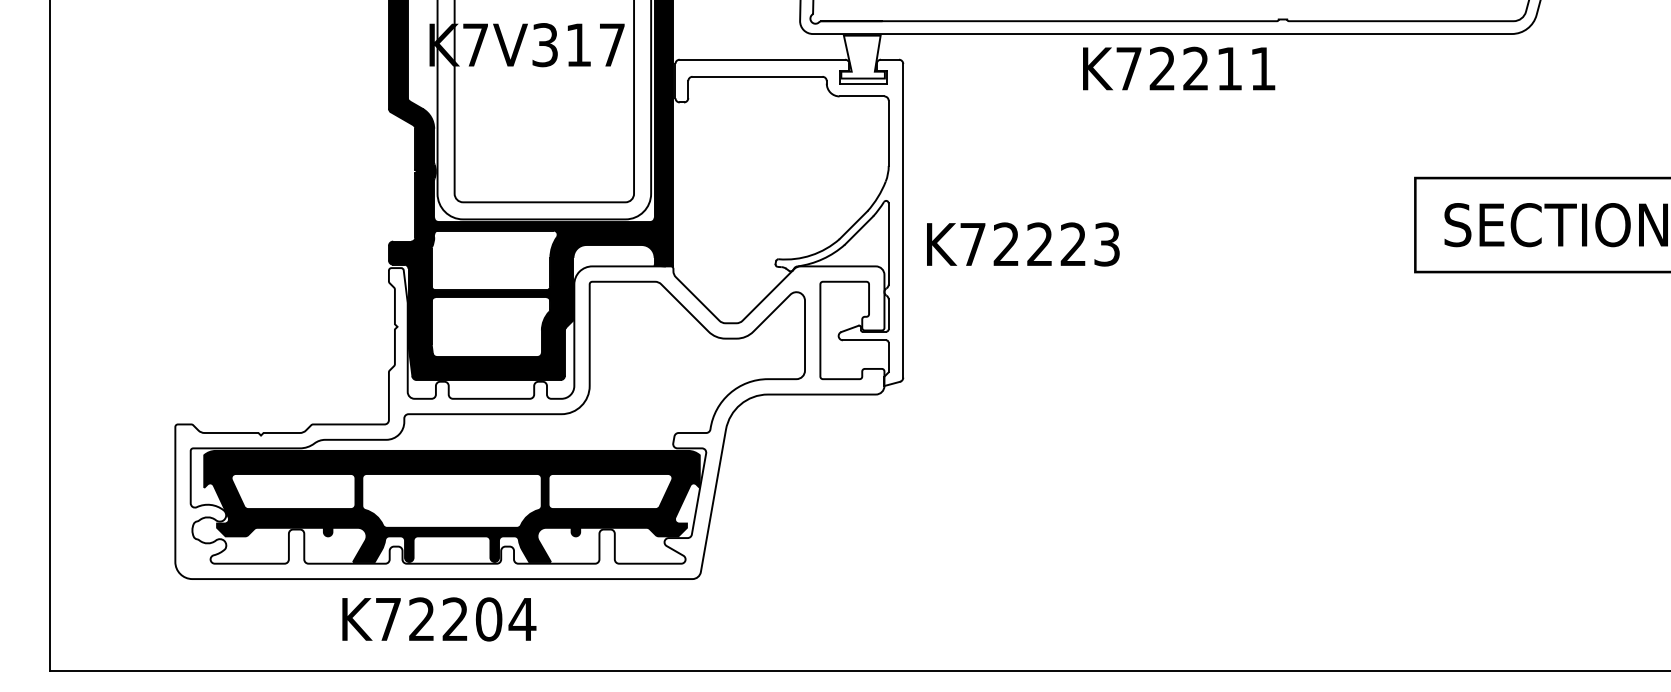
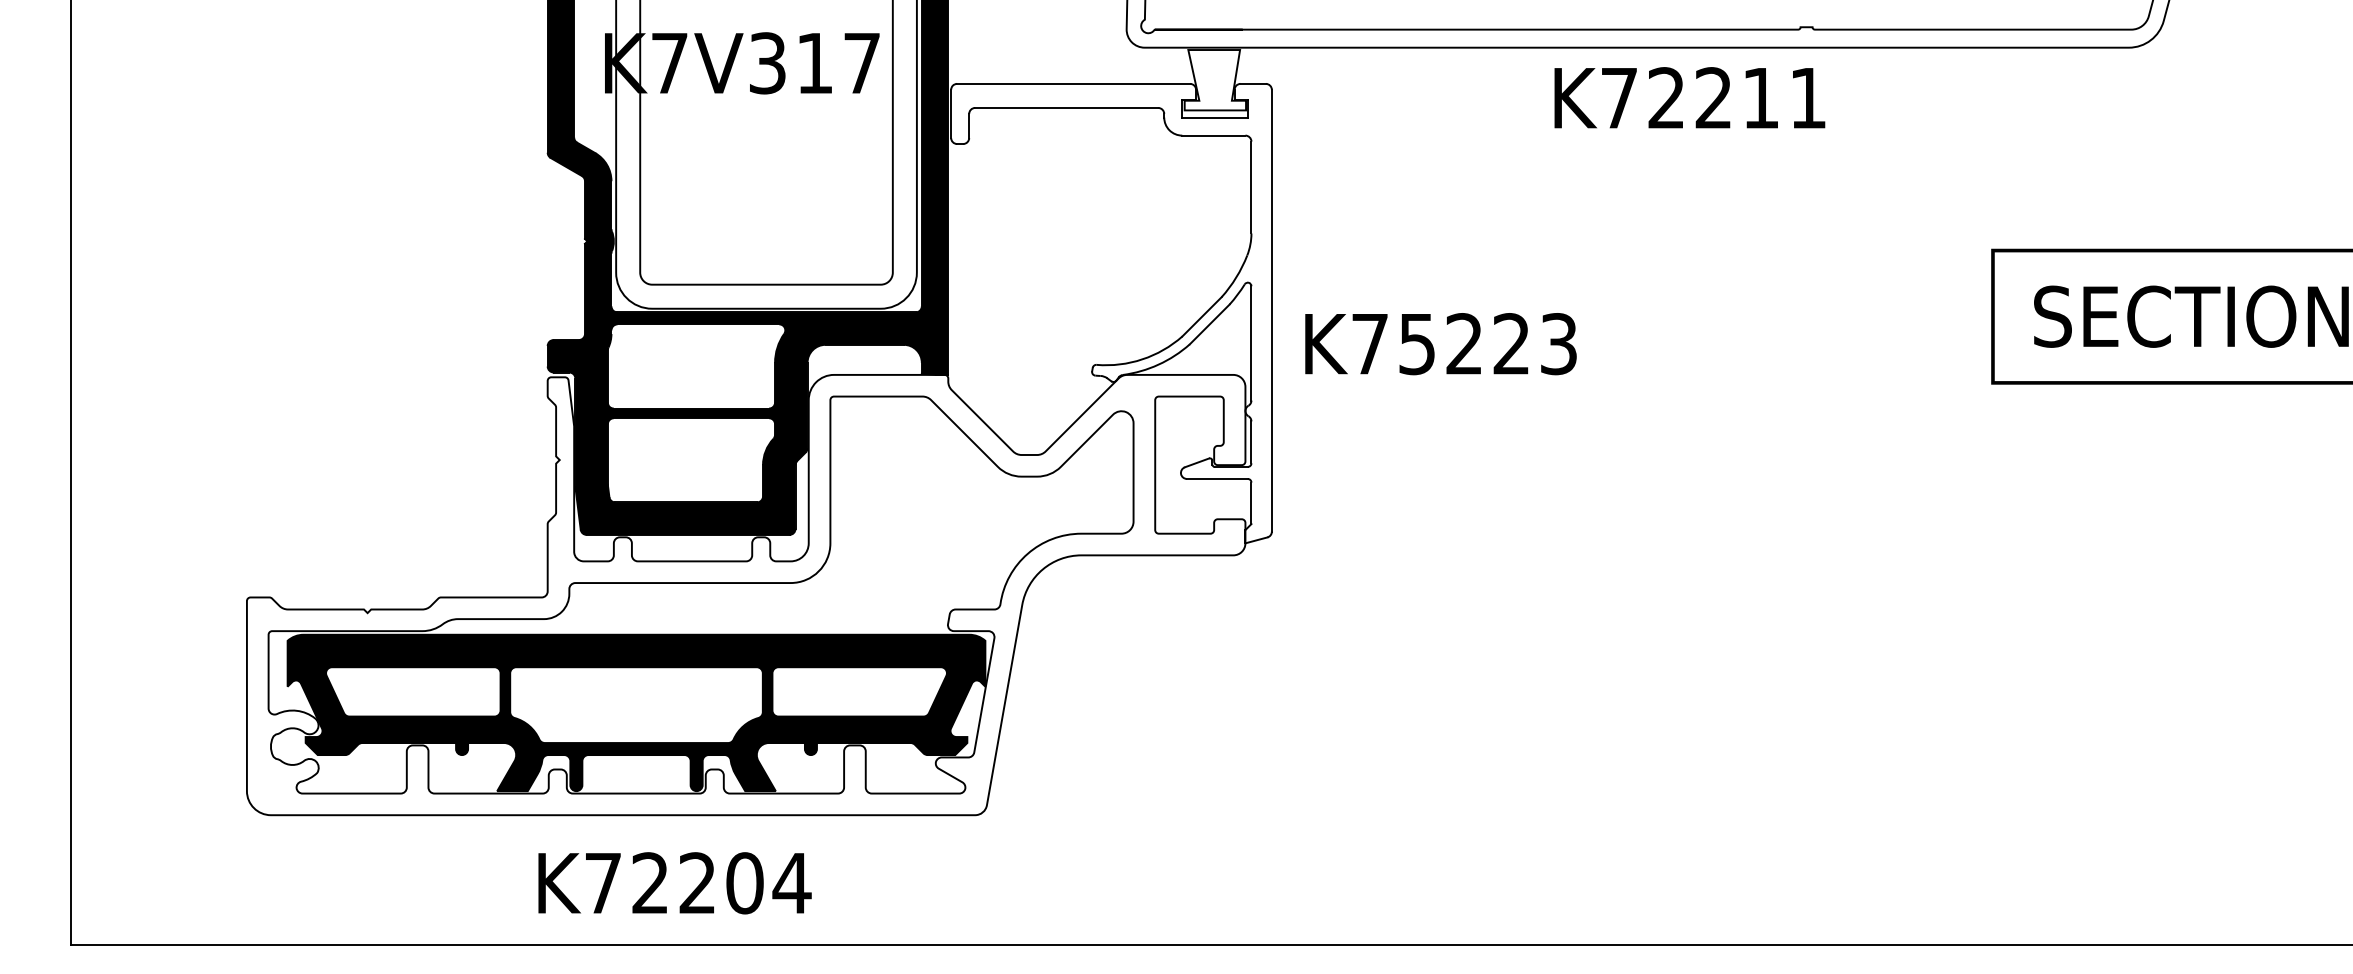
text: (1179, 68) -> (1690, 97), moved
text: (1005, 244) -> (1415, 344), K72223 -> K75223
text: (439, 619) -> (675, 883), moved

